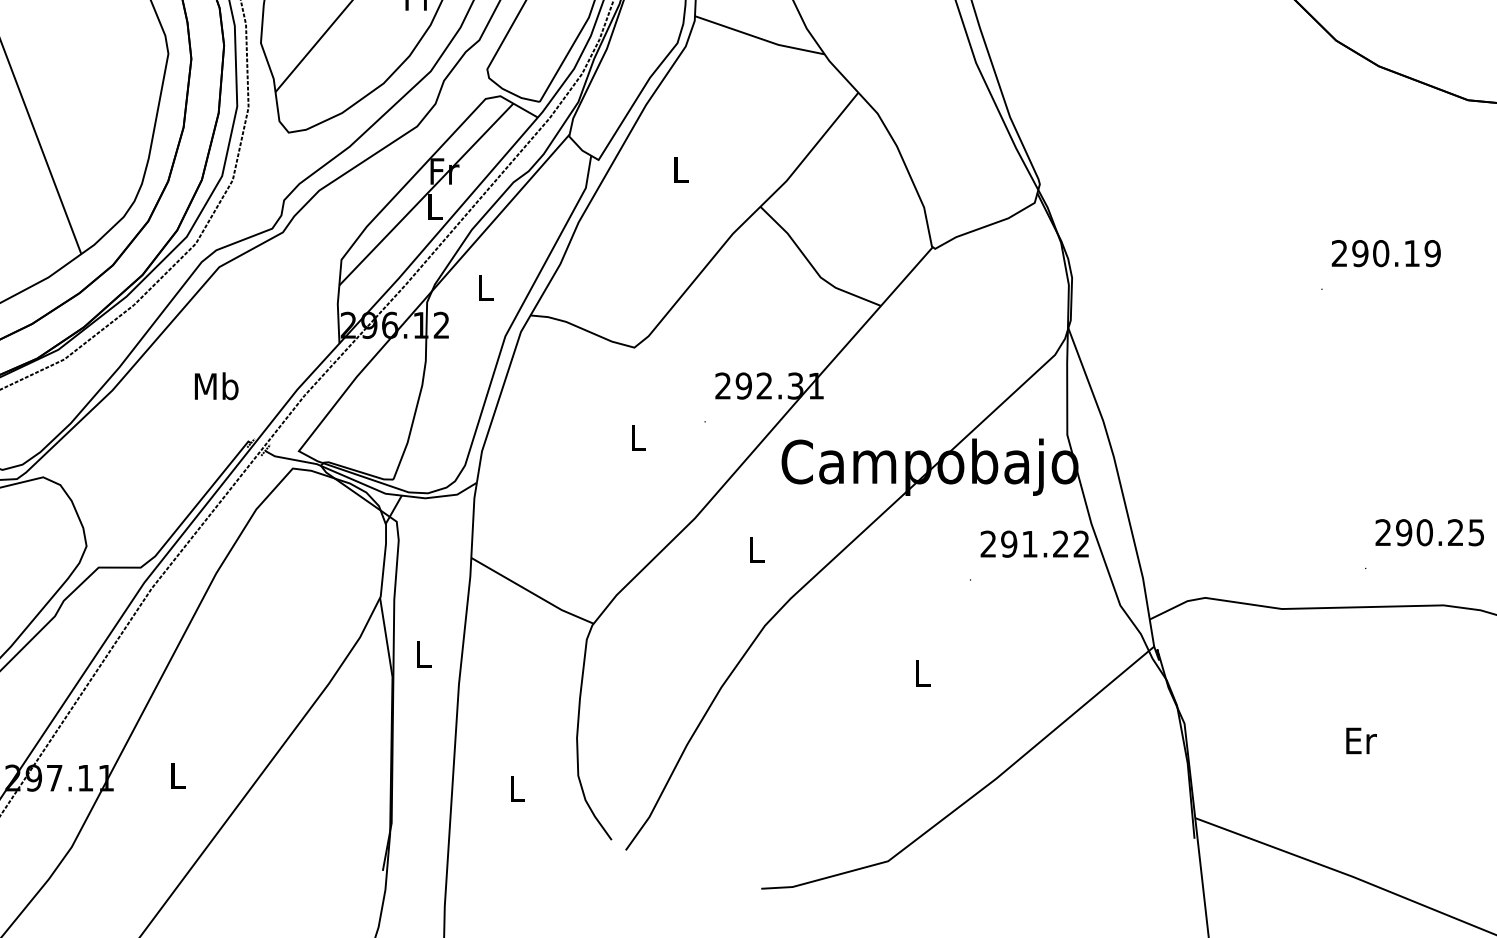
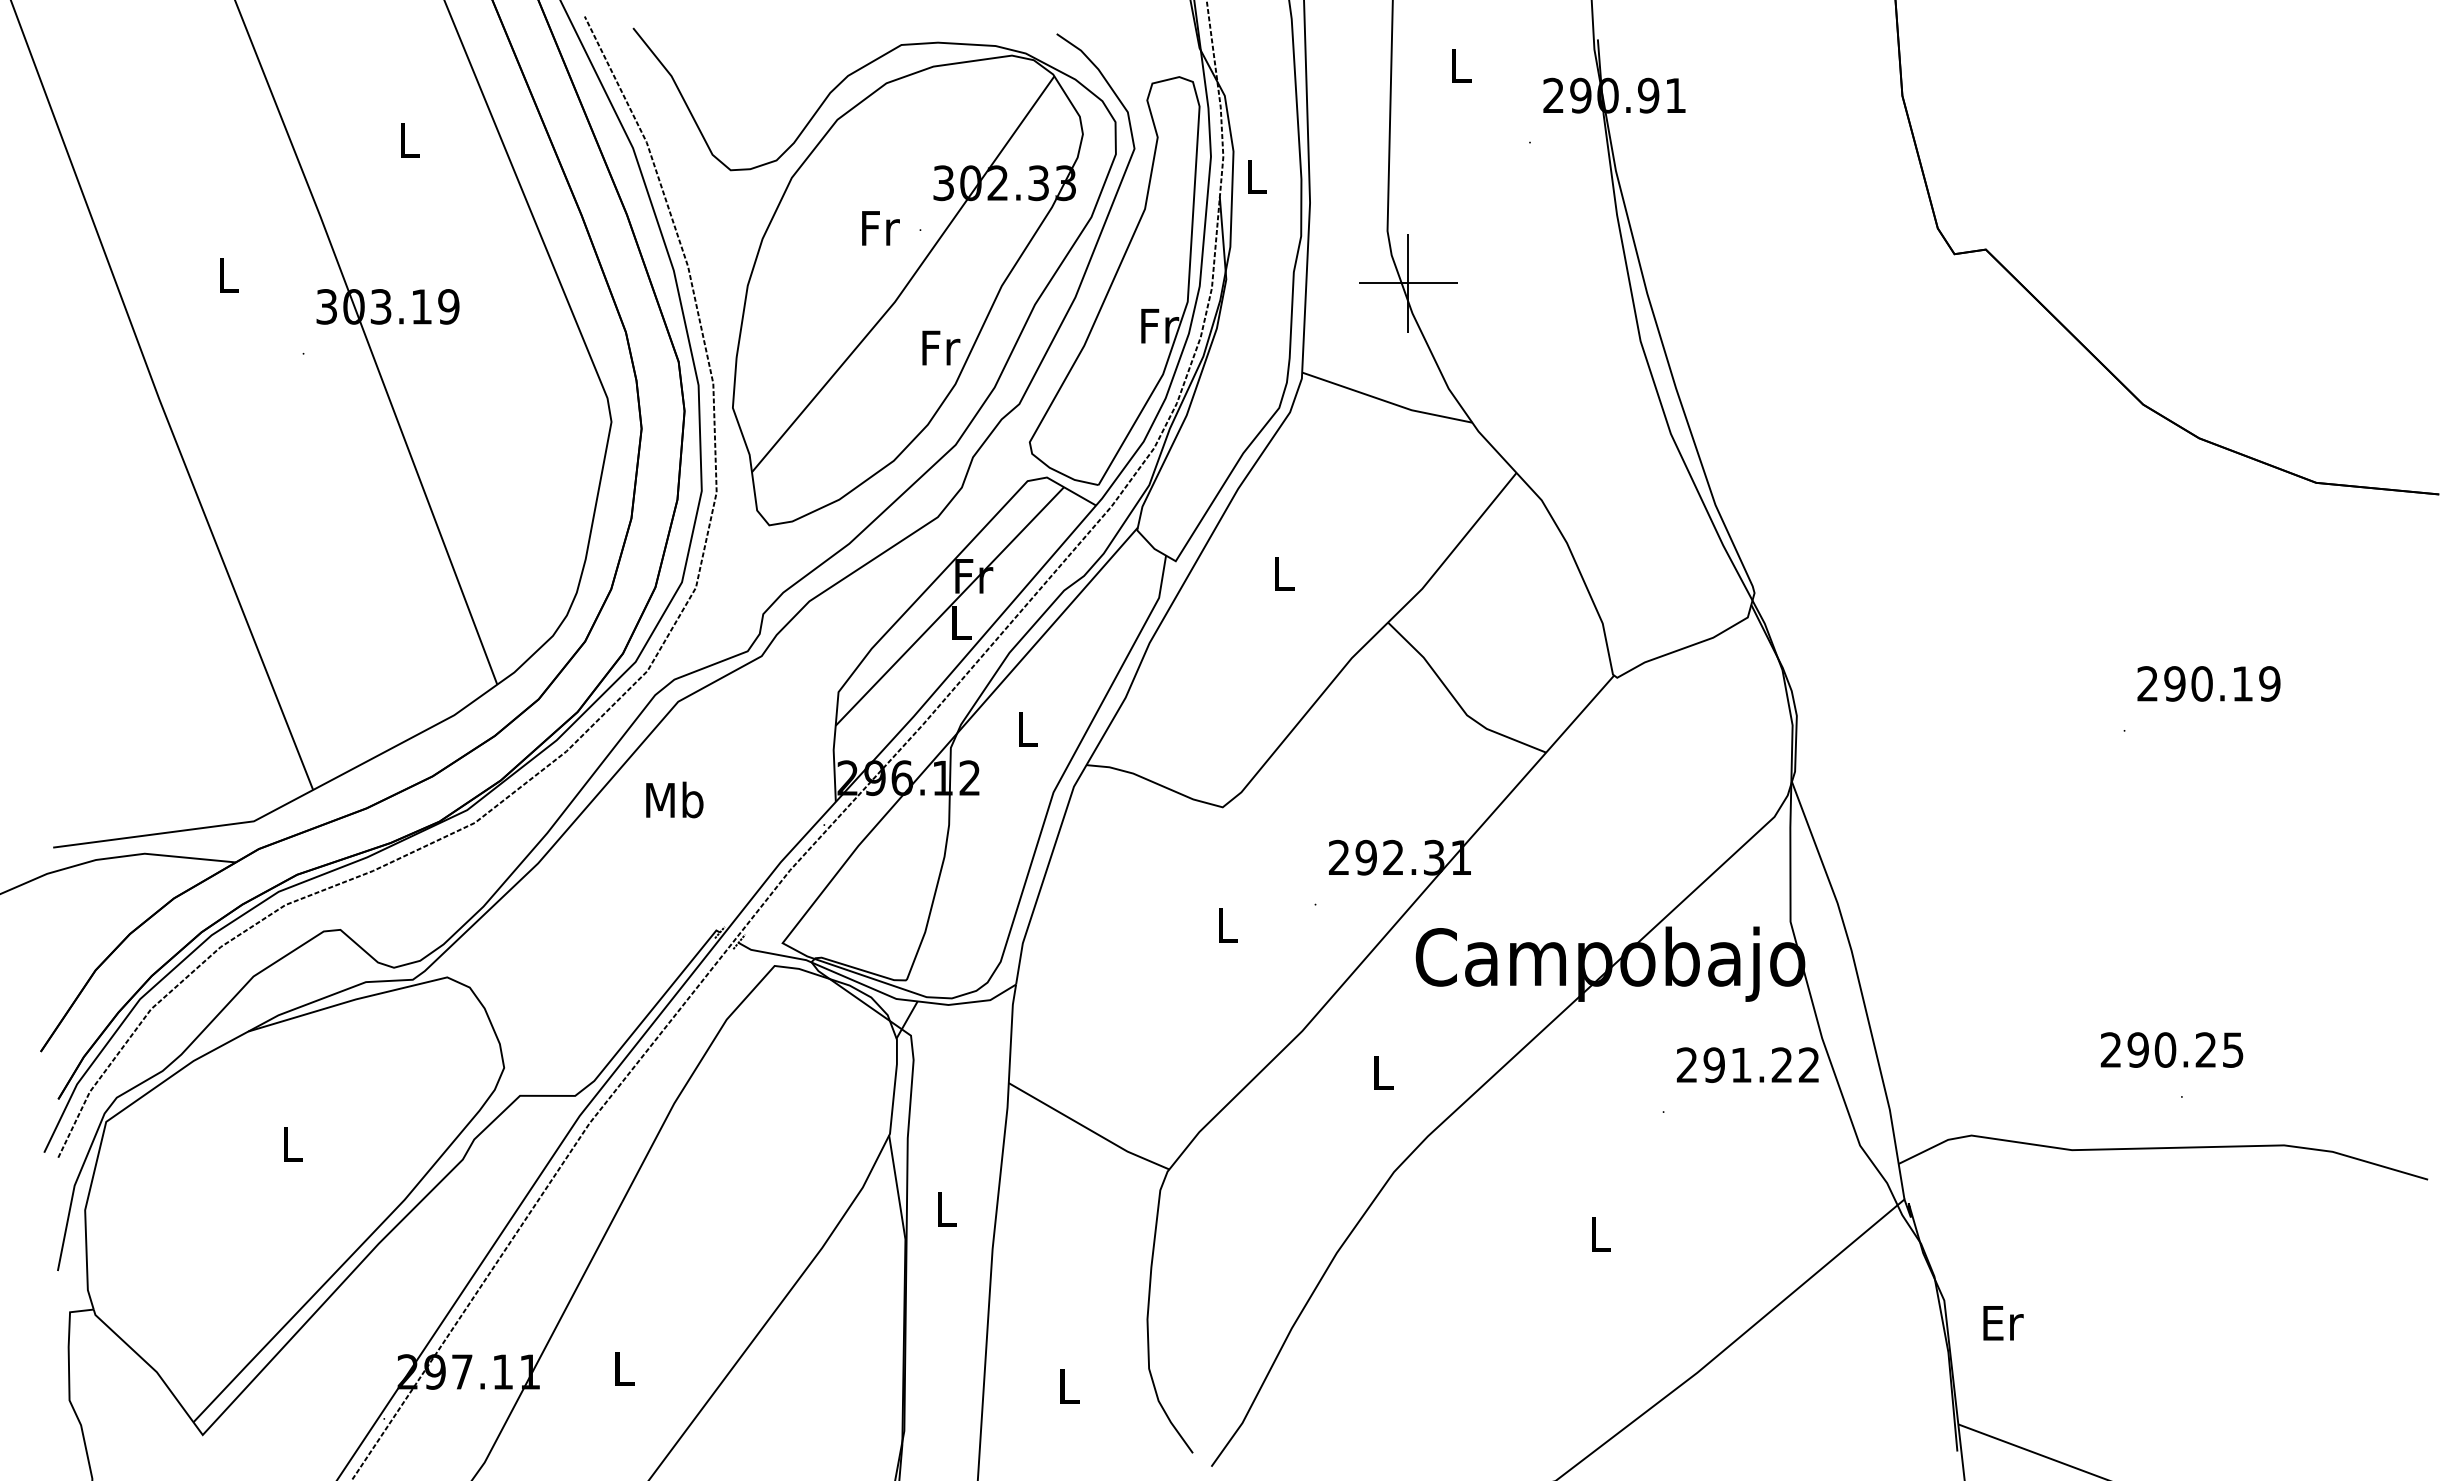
text: (216, 385) -> (674, 799), moved
text: (1429, 532) -> (2171, 1049), moved
text: (1361, 741) -> (2003, 1323), moved

